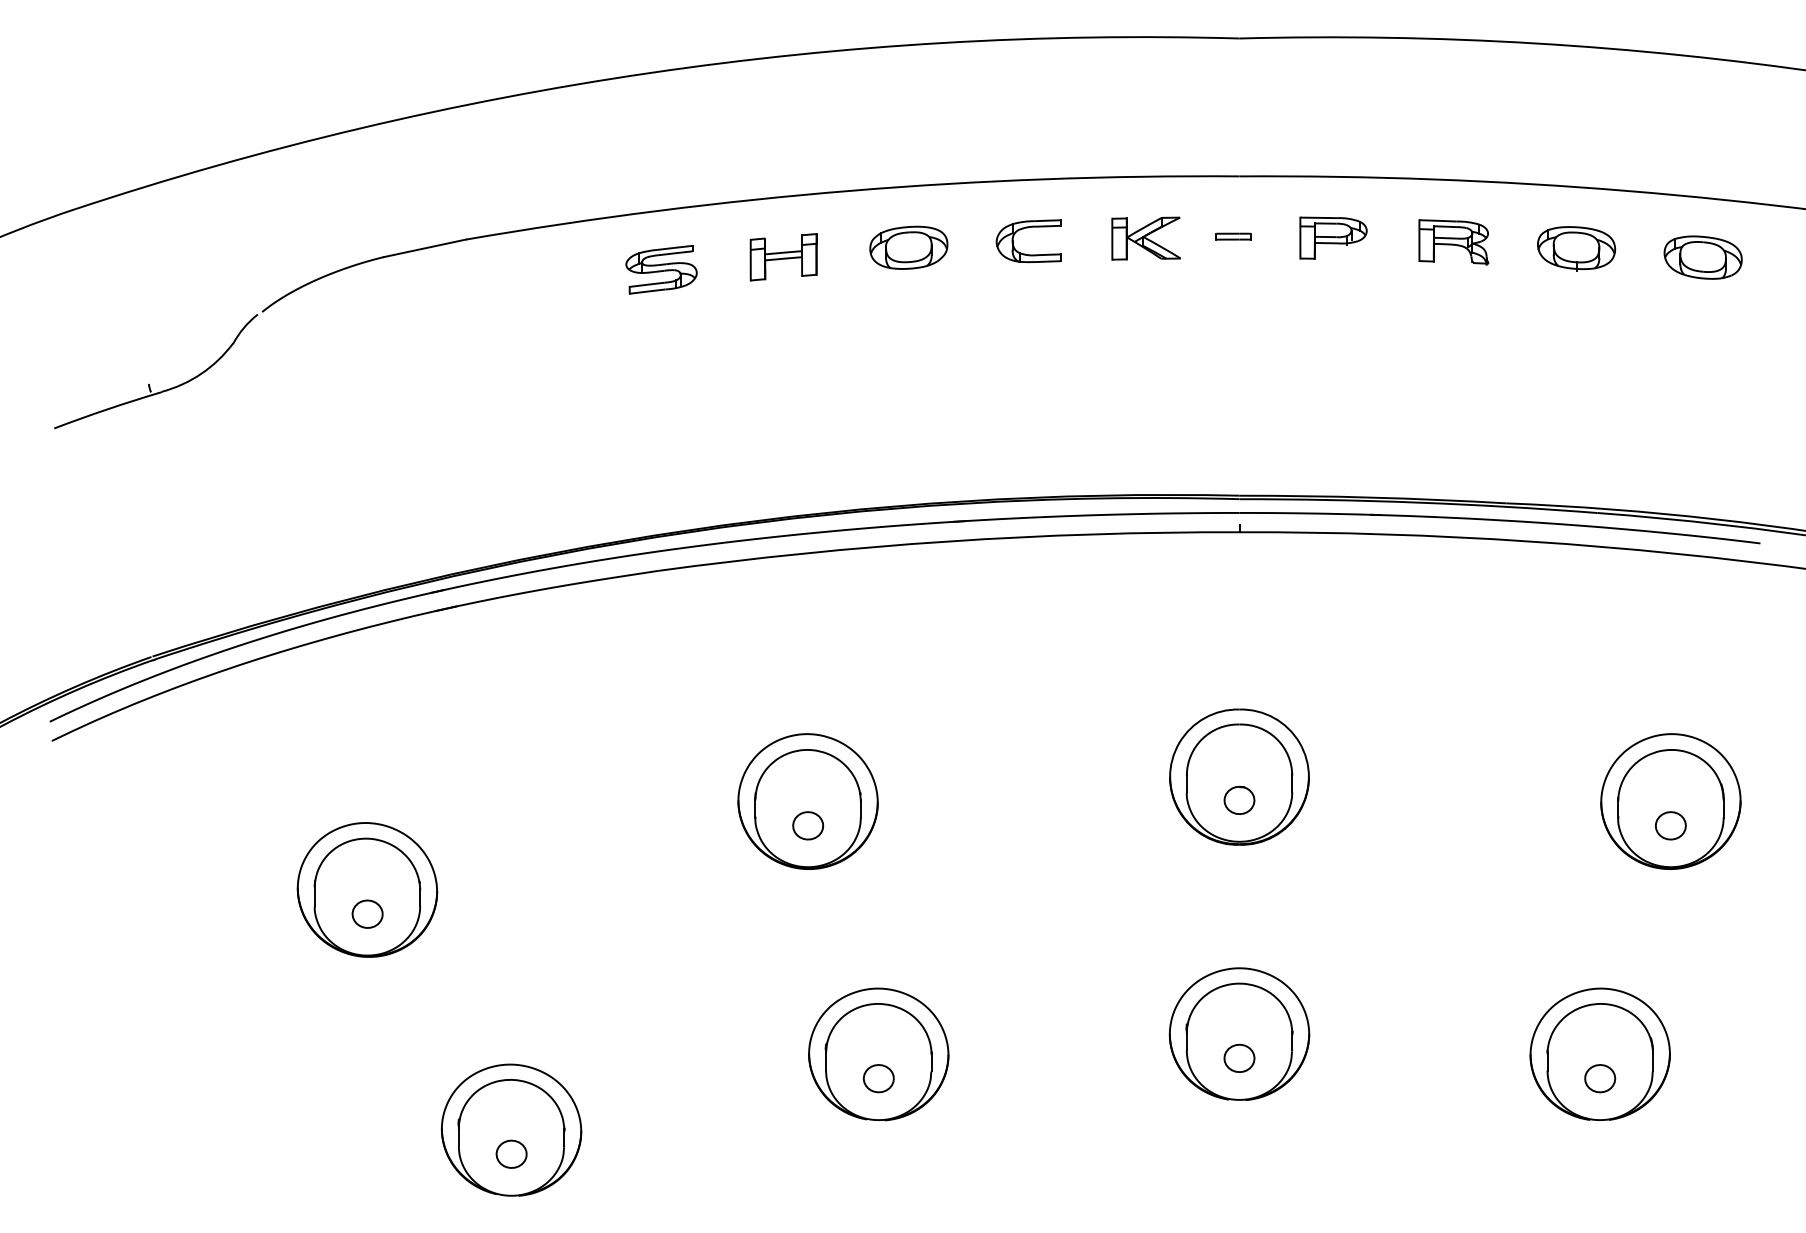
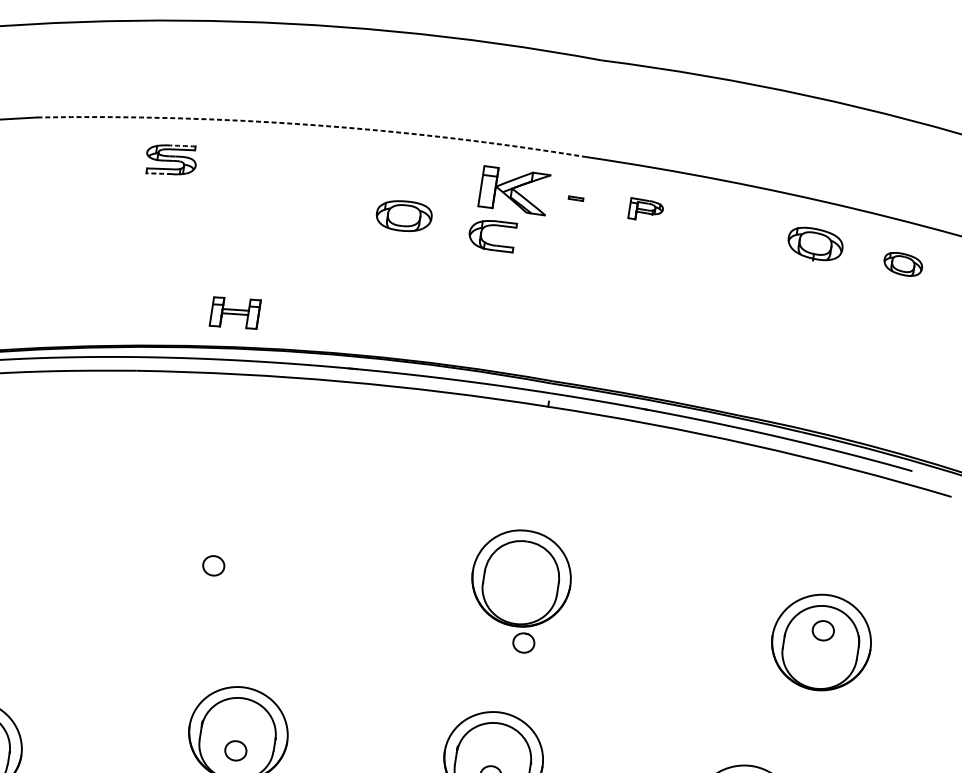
arc: (851, 190) -> (313, 124), solid -> dashed
part: (1028, 228) -> (493, 226), moved
part: (1233, 236) -> (576, 198), size x0.6
part: (1333, 237) -> (646, 210), size x0.7
part: (1145, 238) -> (514, 190), size x1.4
part: (1453, 242) -> (729, 226), removed
arc: (674, 247) -> (182, 145), solid -> dashed
part: (908, 247) -> (403, 215), moved
part: (783, 257) -> (235, 313), moved
part: (1702, 257) -> (902, 264), size x0.7
line: (647, 291) -> (159, 173), solid -> dashed
part: (1239, 799) -> (523, 642), moved
part: (807, 801) -> (215, 548), removed
part: (1670, 825) -> (823, 630), moved

